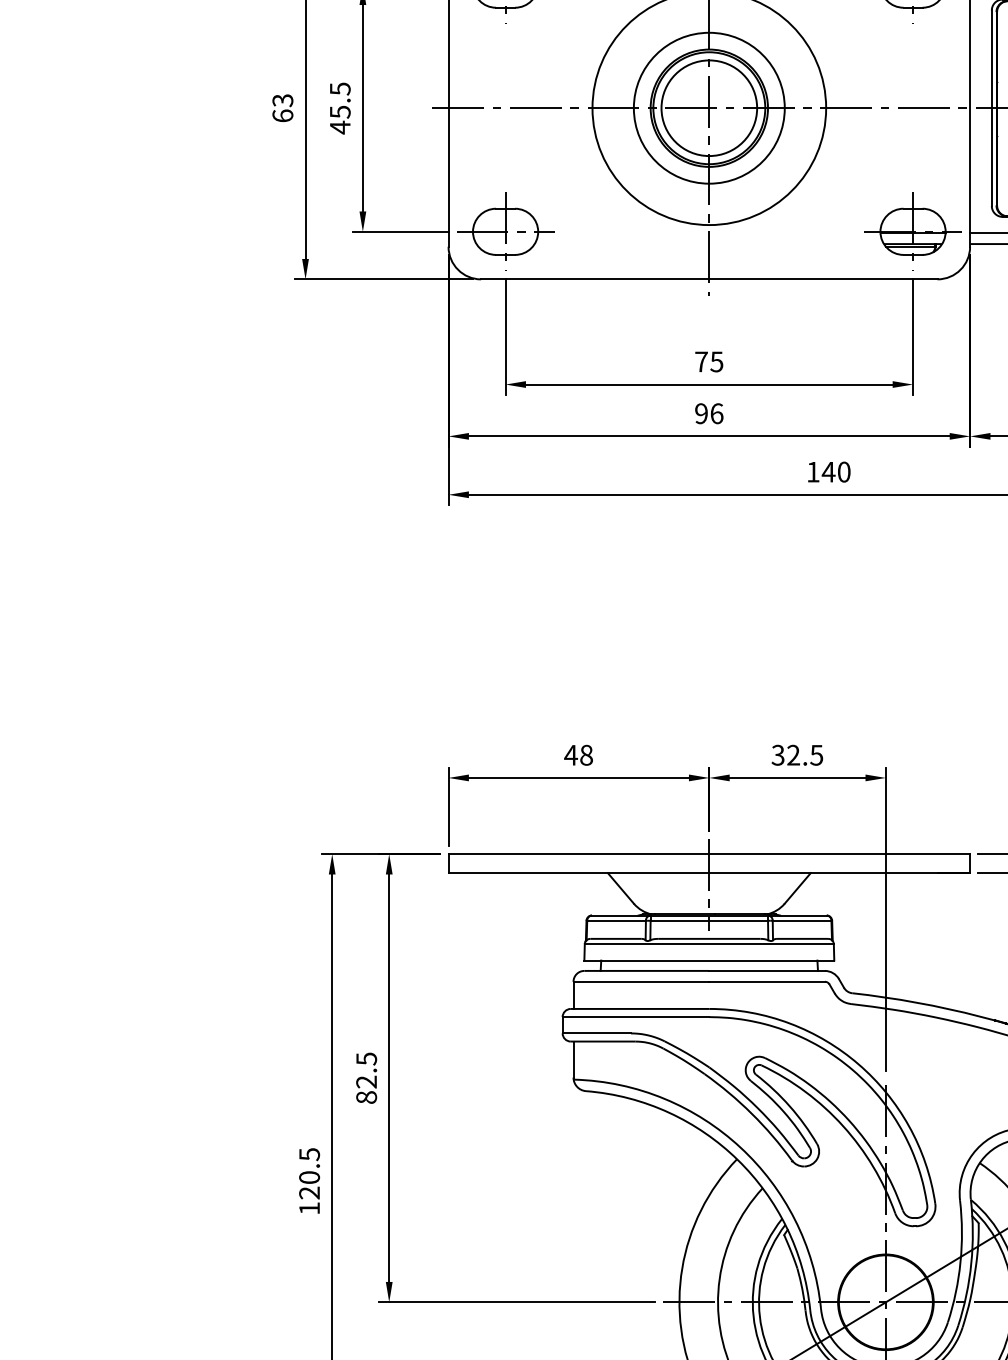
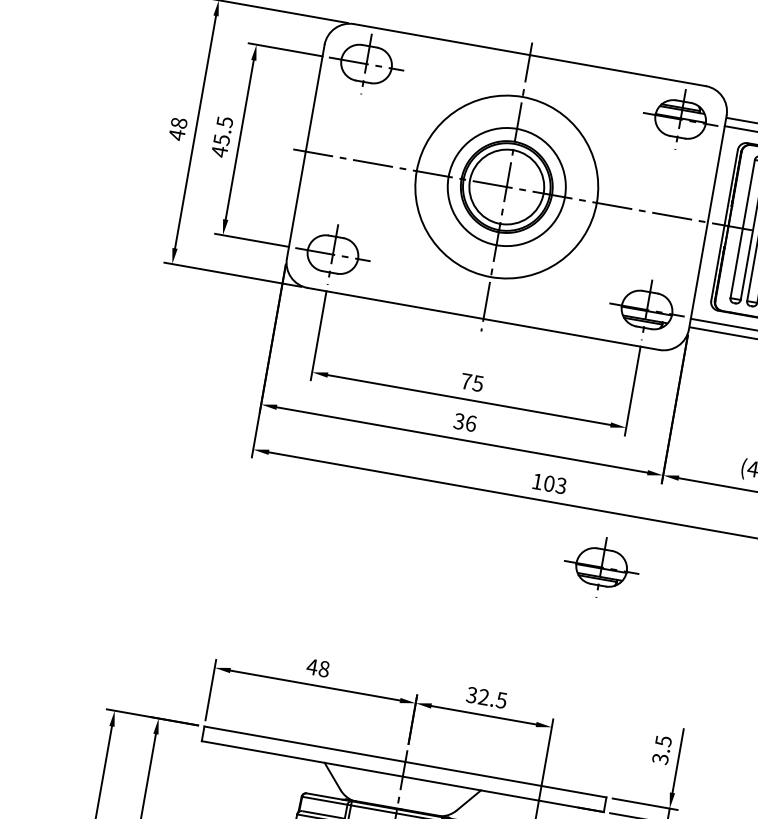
text: (282, 108) -> (177, 129), 63 -> 48
text: (701, 413) -> (459, 421), 96 -> 36
text: (835, 471) -> (554, 484), 140 -> 103
part: (912, 565) -> (601, 567), added

